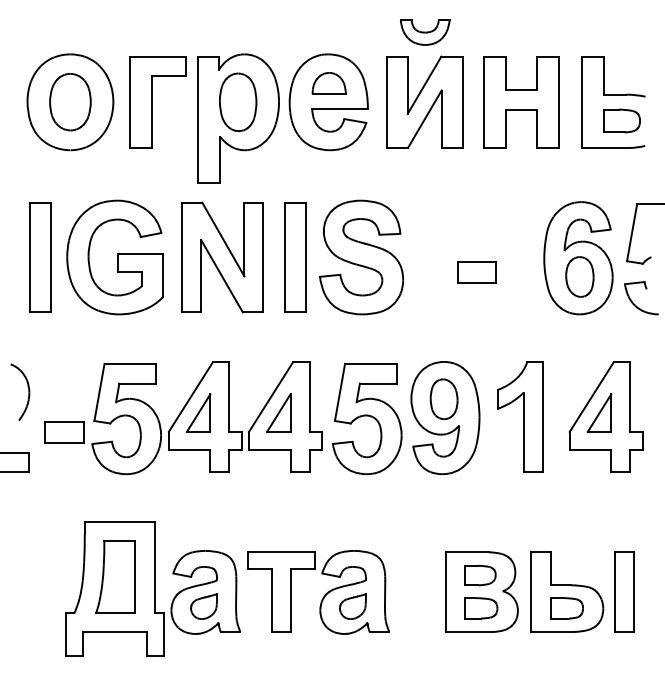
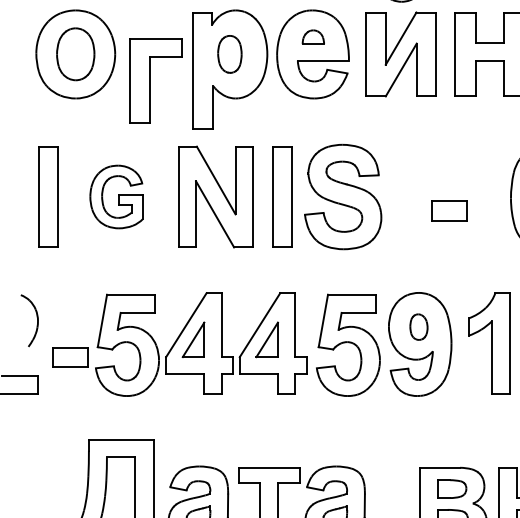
part: (328, 83) -> (312, 37), size x0.7
part: (238, 101) -> (230, 53), size x0.7
part: (157, 102) -> (155, 81), moved
part: (114, 257) -> (116, 197), size x0.6
part: (443, 398) -> (418, 326), size x0.7

